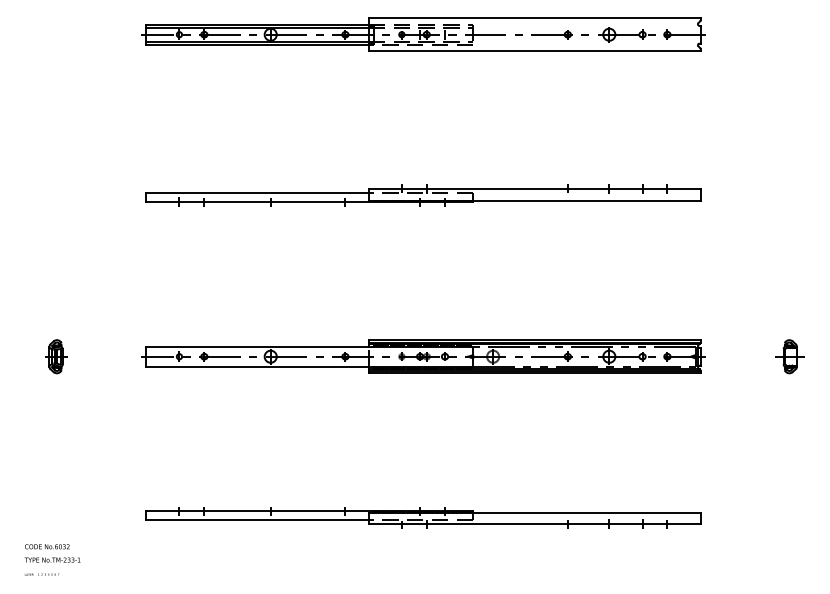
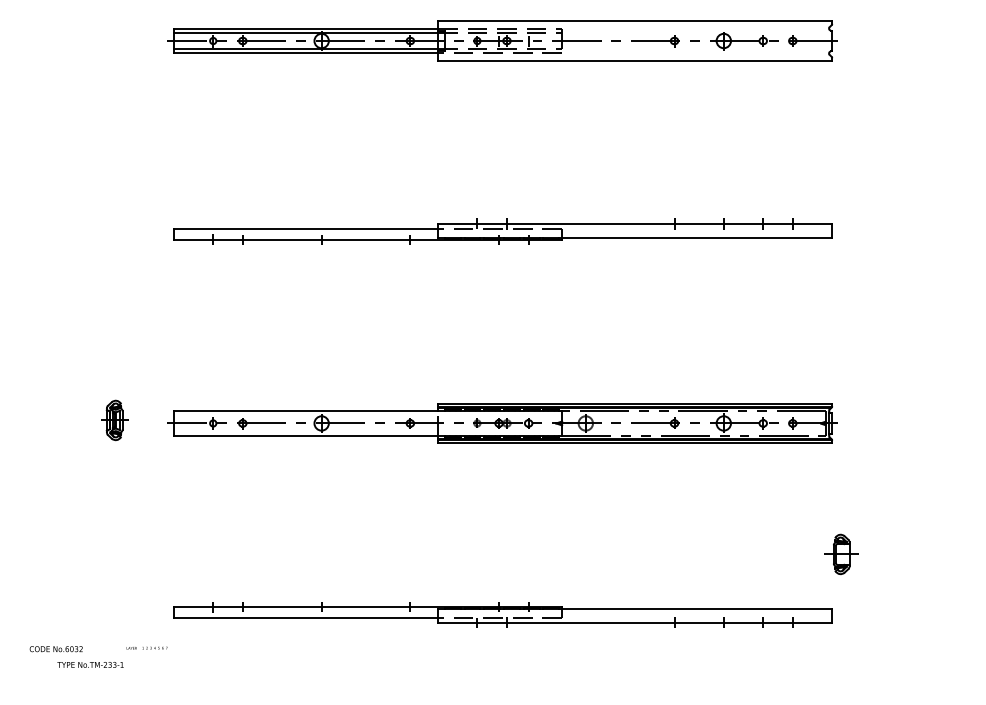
part: (790, 355) -> (841, 553), moved
part: (55, 356) -> (114, 420), moved
text: (52, 559) -> (90, 664), moved
text: (41, 574) -> (146, 647), moved

